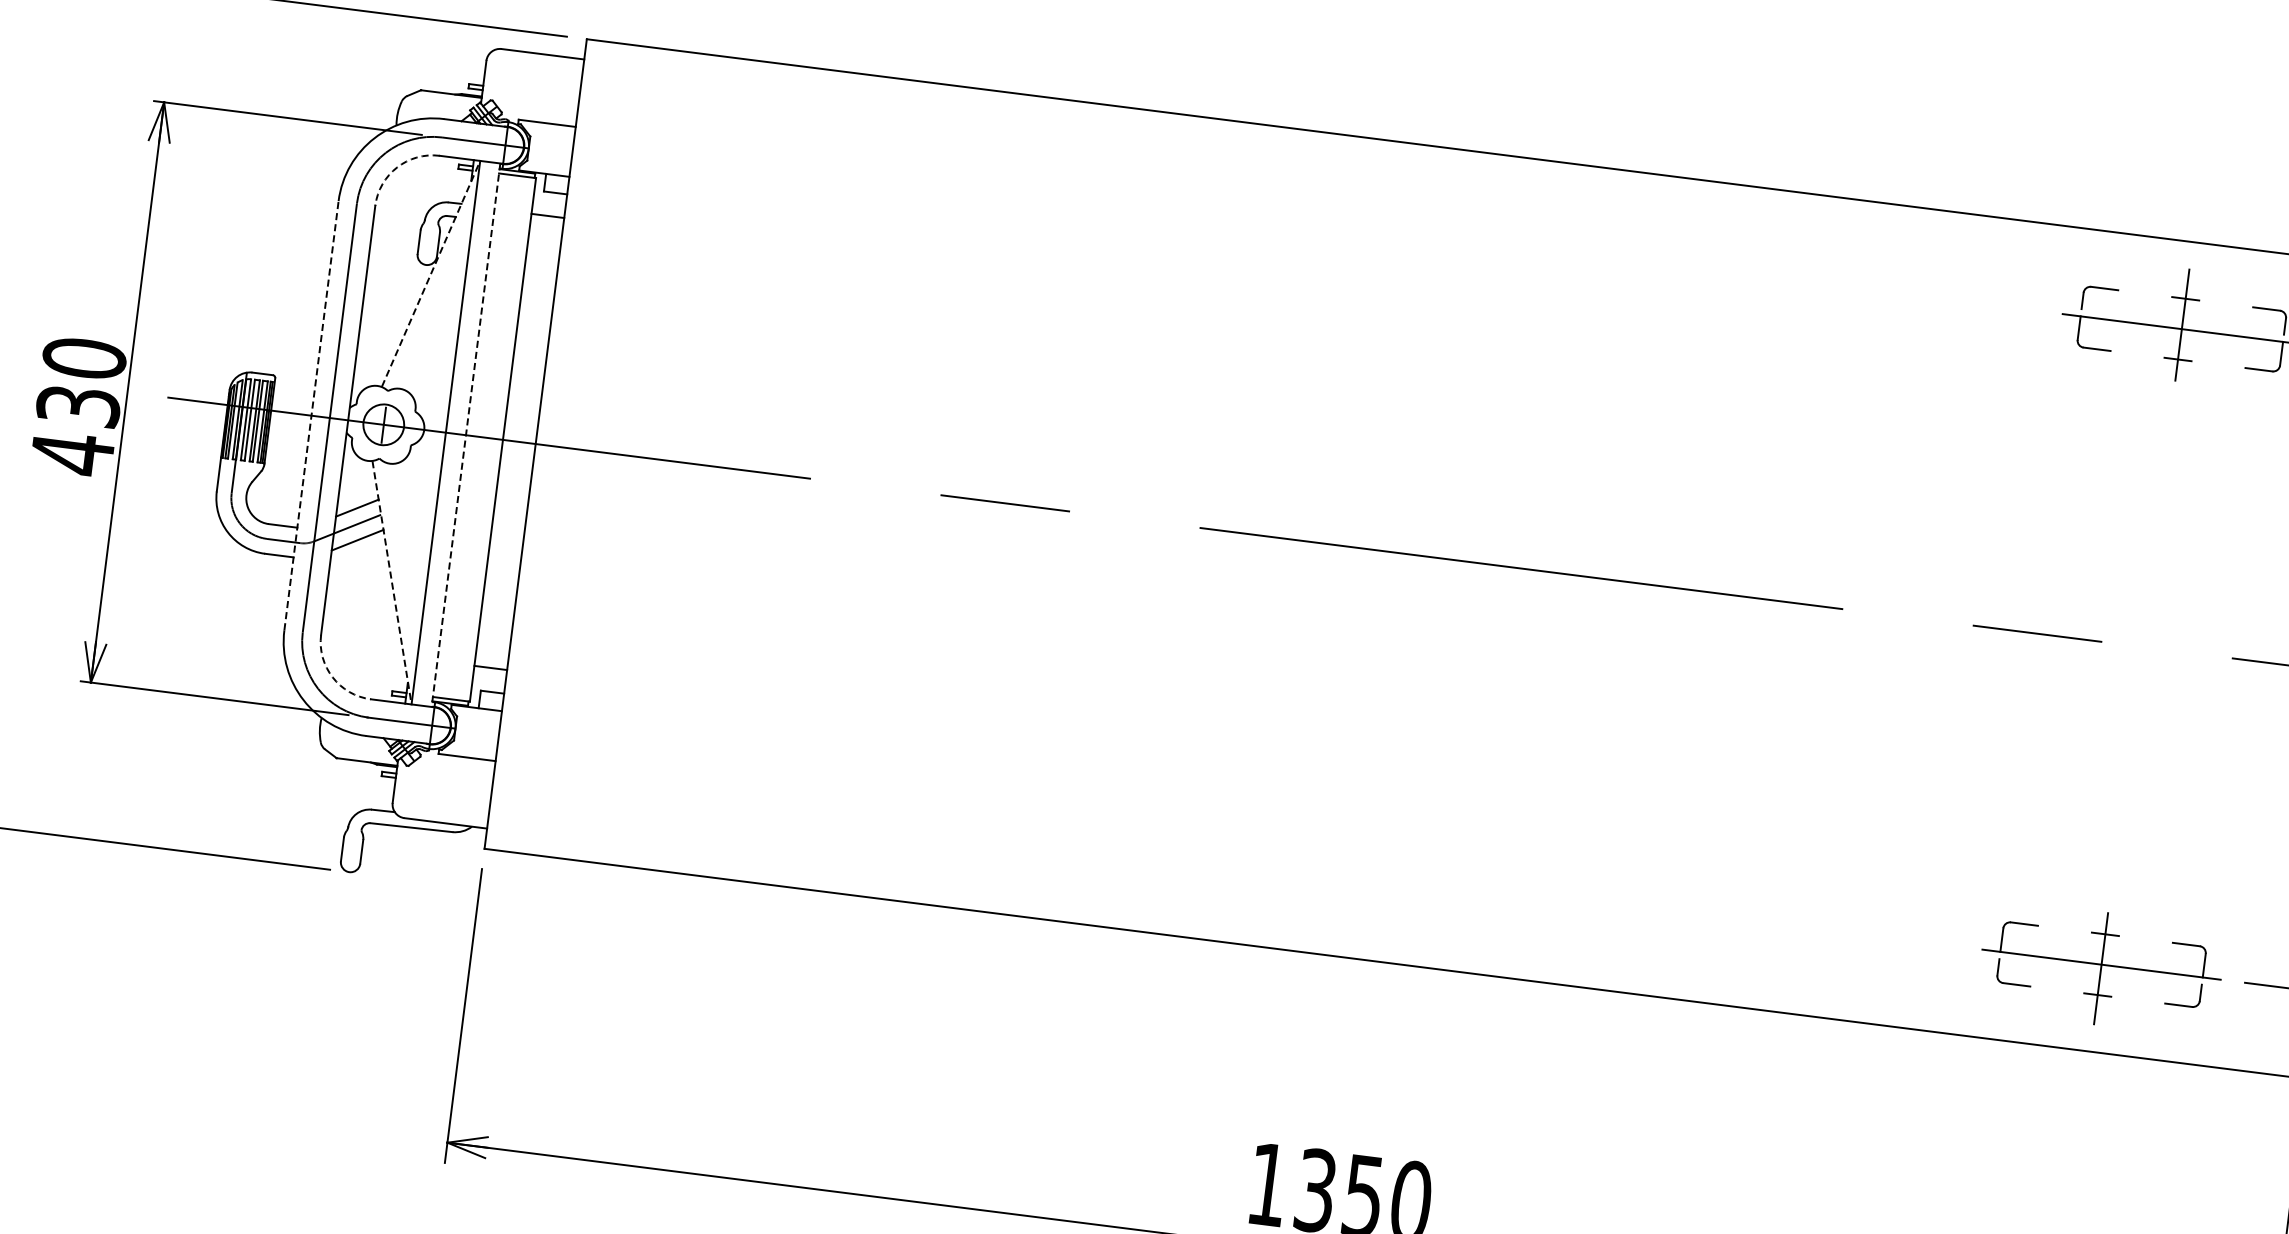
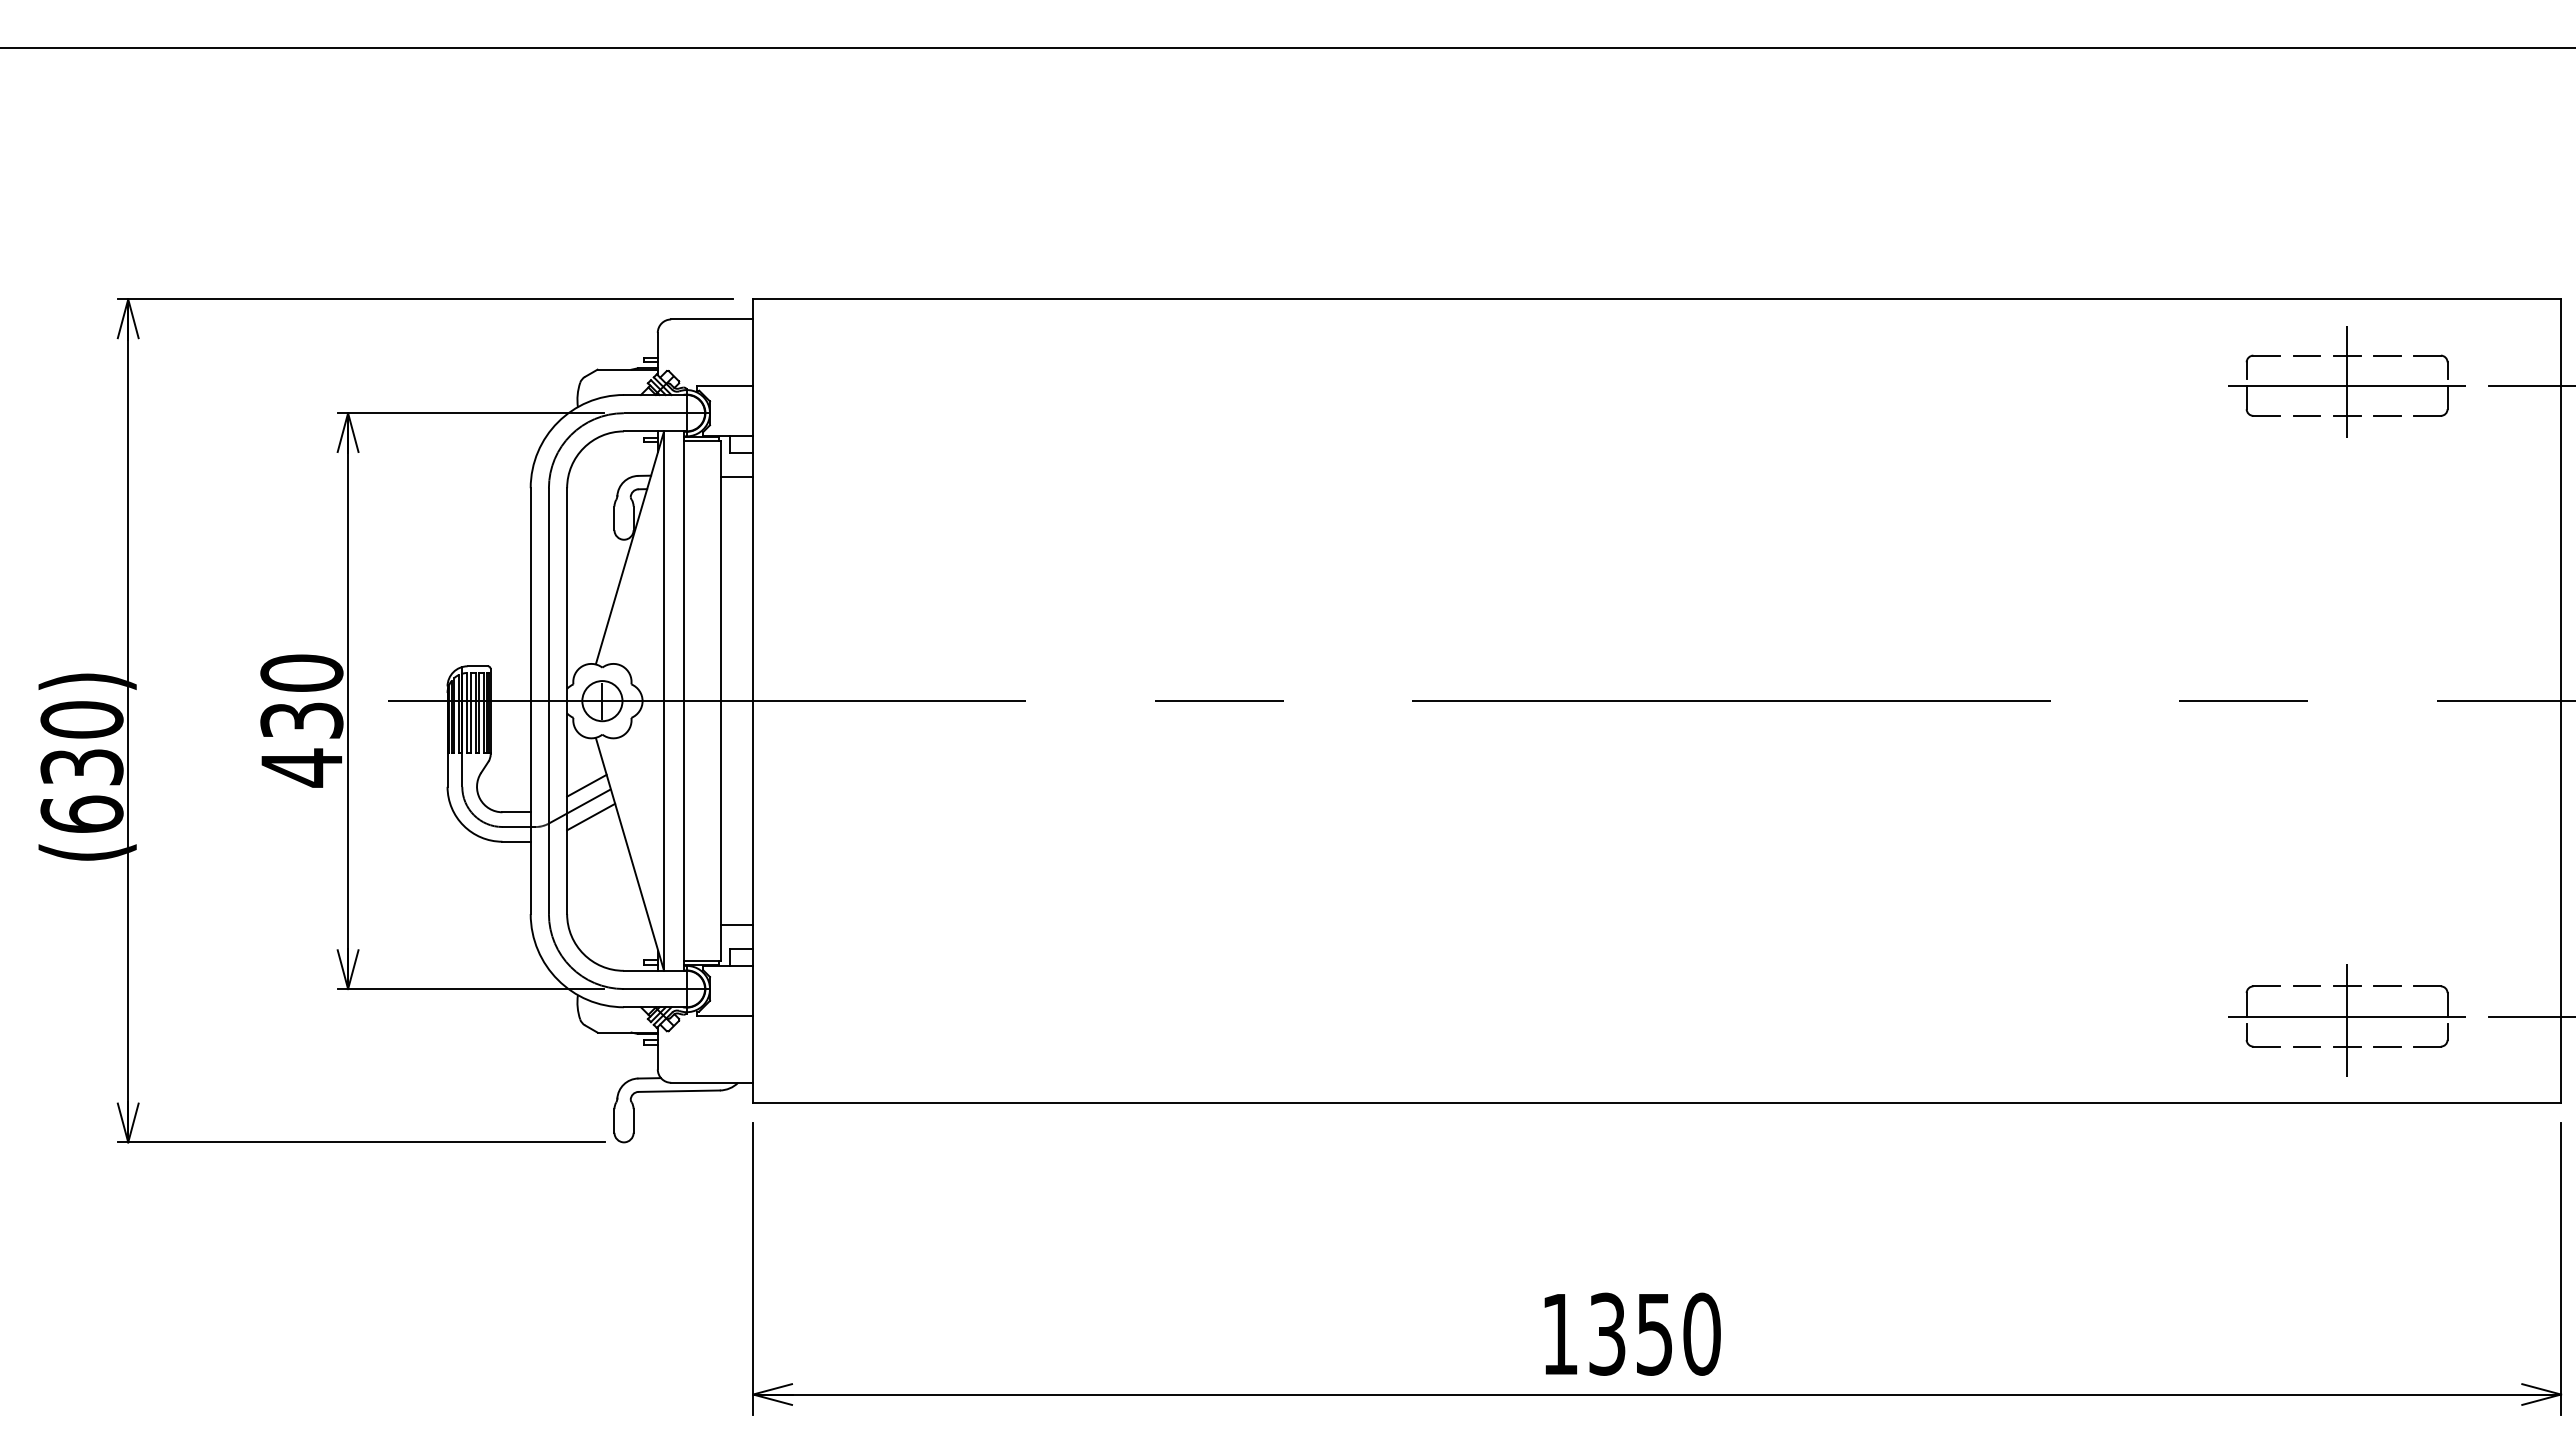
arc: (396, 167) -> (583, 448), dashed -> solid
line: (431, 273) -> (630, 547), dashed -> solid
line: (2144, 293) -> (2306, 355), added
line: (2225, 303) -> (2386, 355), added
line: (2137, 353) -> (2306, 415), added
line: (2217, 364) -> (2386, 415), added
line: (311, 416) -> (530, 701), dashed -> solid
line: (466, 435) -> (684, 701), dashed -> solid
line: (392, 582) -> (630, 854), dashed -> solid
arc: (332, 677) -> (583, 954), dashed -> solid
line: (2064, 929) -> (2306, 986), added
line: (2145, 939) -> (2386, 986), added
line: (2056, 989) -> (2306, 1046), added
line: (2137, 999) -> (2386, 1046), added

